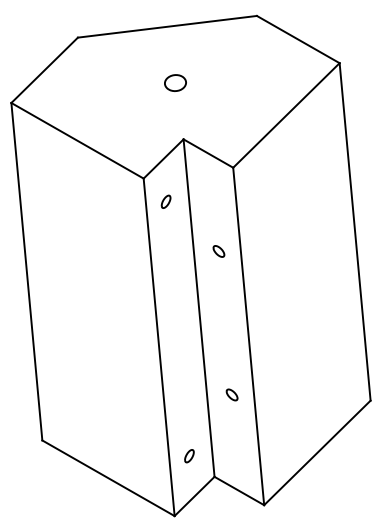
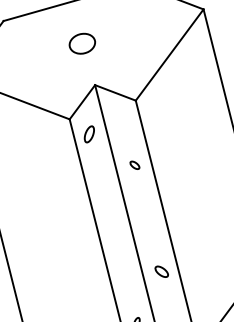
part: (175, 82) -> (82, 43), size x1.6
part: (165, 201) -> (88, 134), size x1.6
part: (231, 394) -> (161, 271), size x1.4

